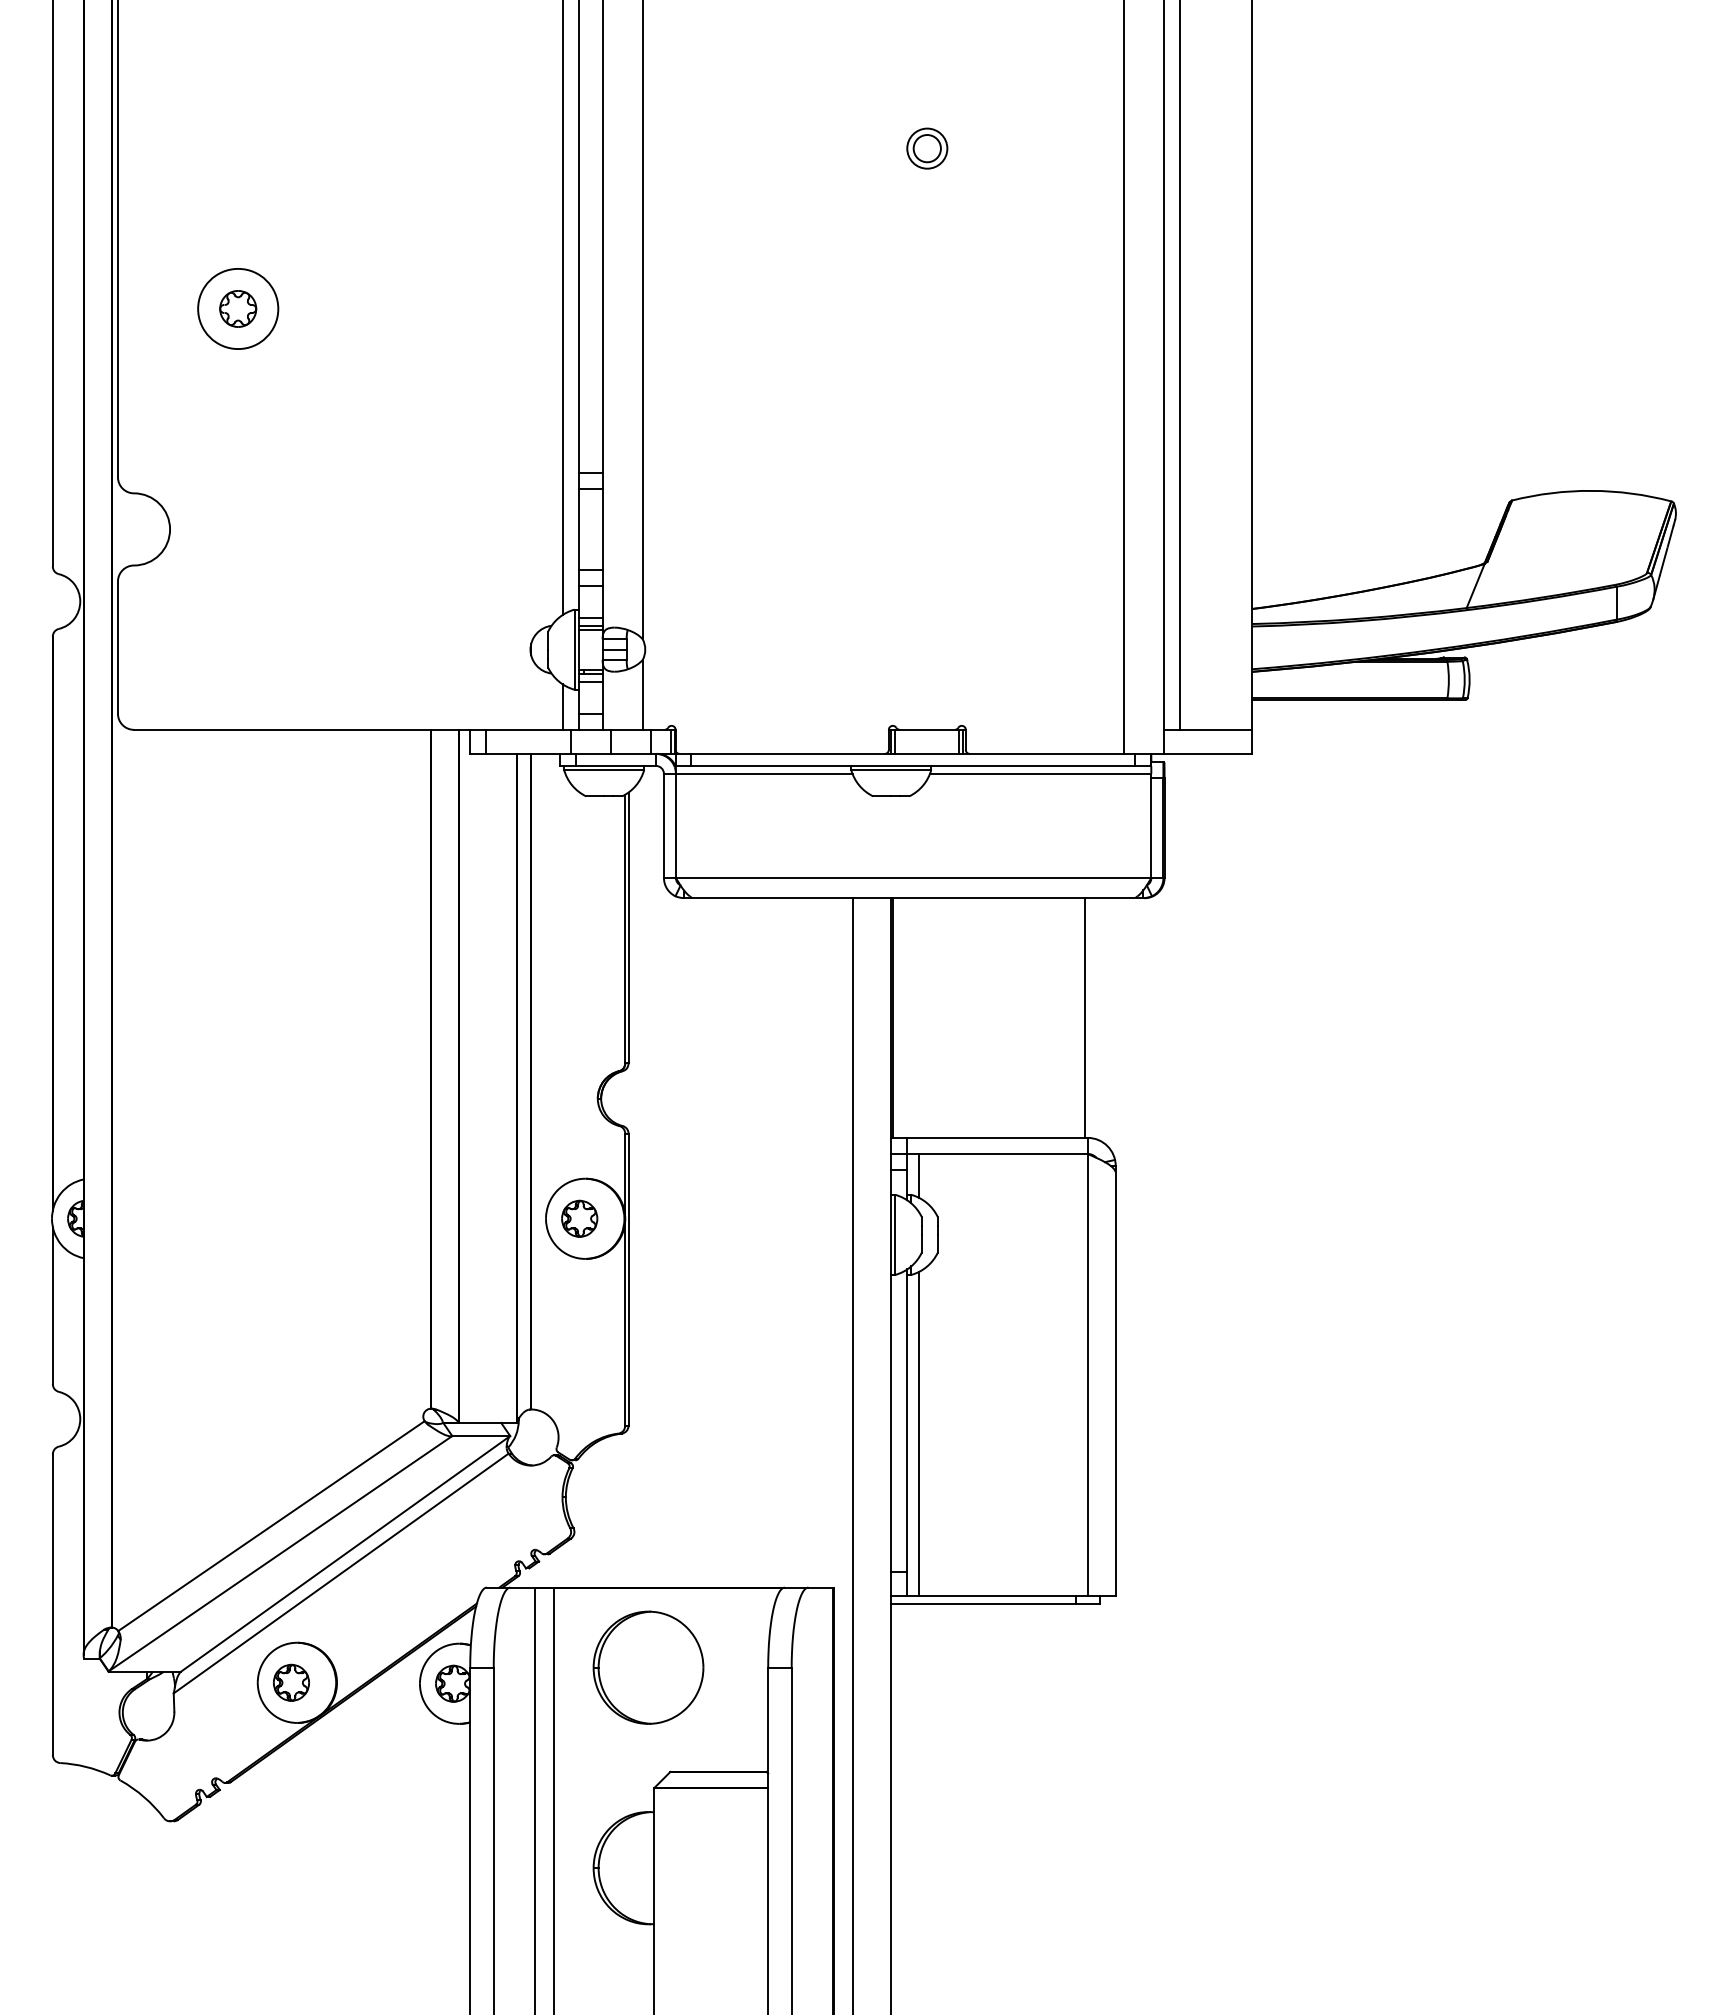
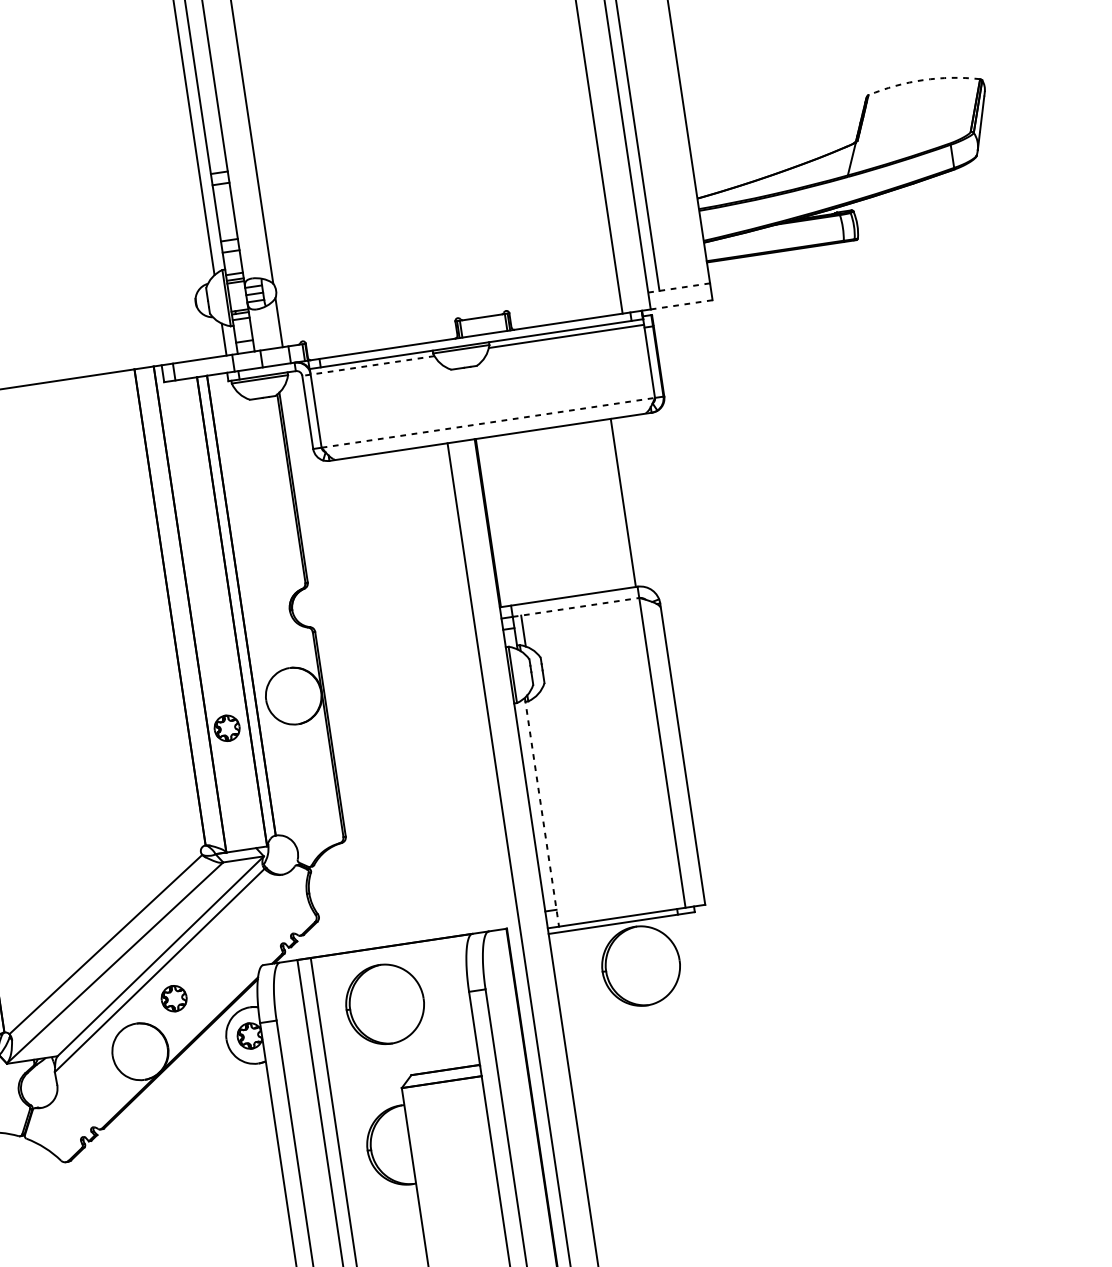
arc: (1591, 490) -> (923, 79), solid -> dashed
line: (1208, 729) -> (679, 287), solid -> dashed
line: (1208, 753) -> (682, 304), solid -> dashed
line: (757, 773) -> (367, 365), solid -> dashed
line: (913, 878) -> (488, 423), solid -> dashed
line: (997, 1153) -> (575, 607), solid -> dashed
part: (579, 1218) -> (226, 728), moved
line: (907, 1433) -> (542, 812), solid -> dashed
line: (919, 1433) -> (550, 811), removed
part: (1013, 1667) -> (641, 965), added
part: (291, 1682) -> (174, 998), moved

